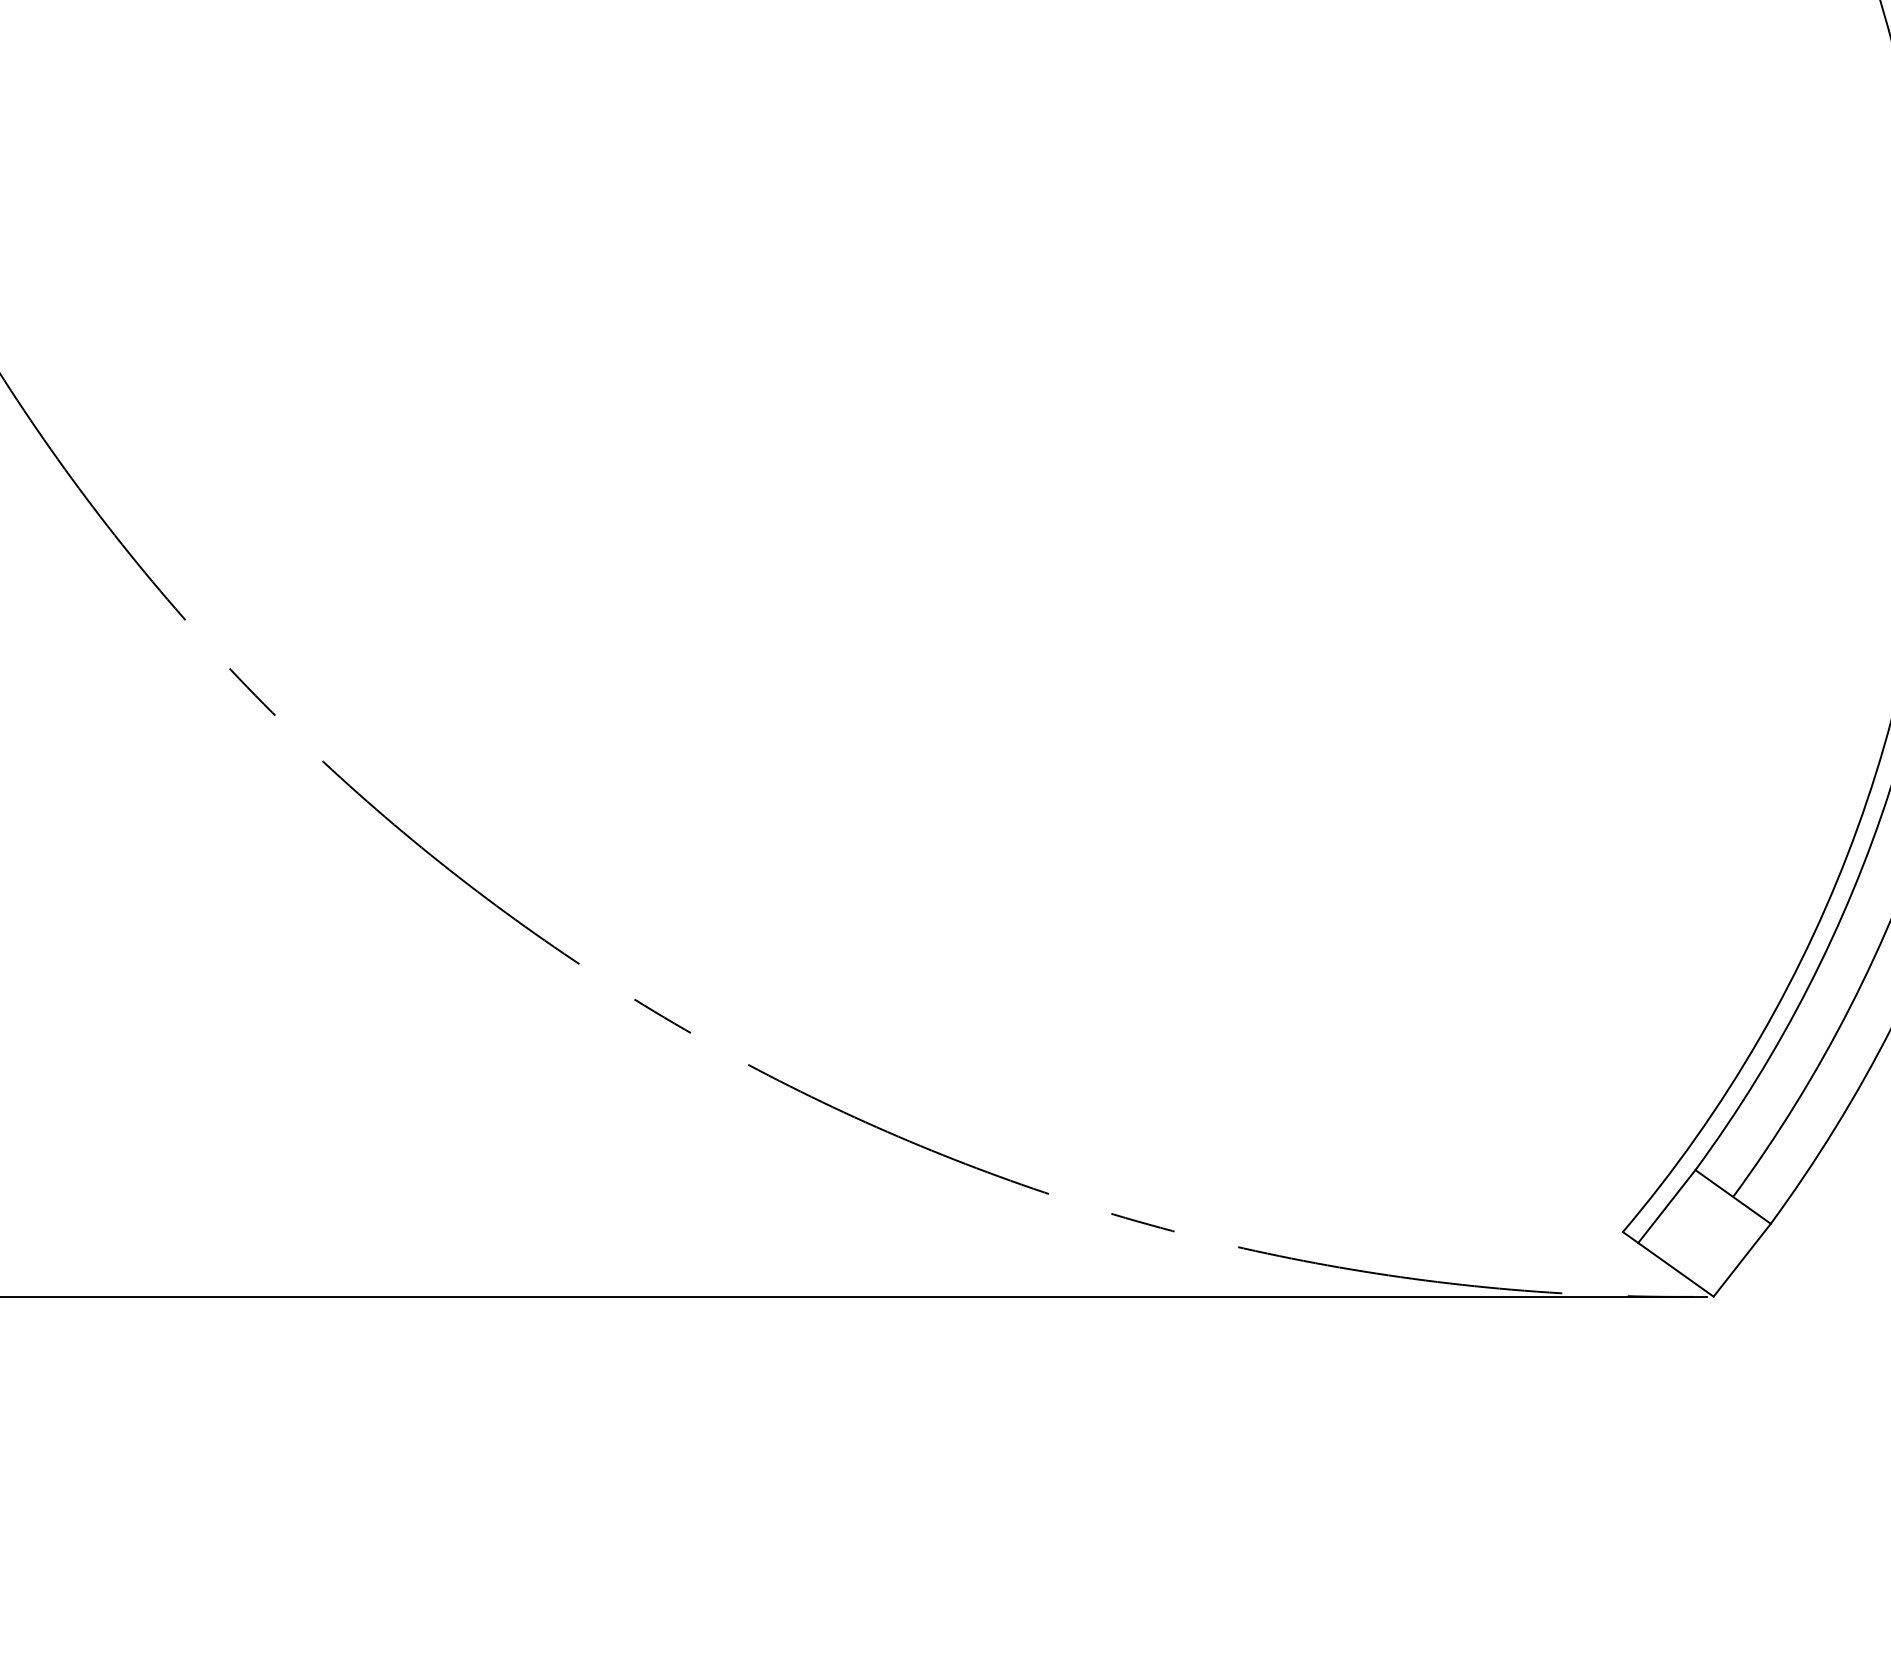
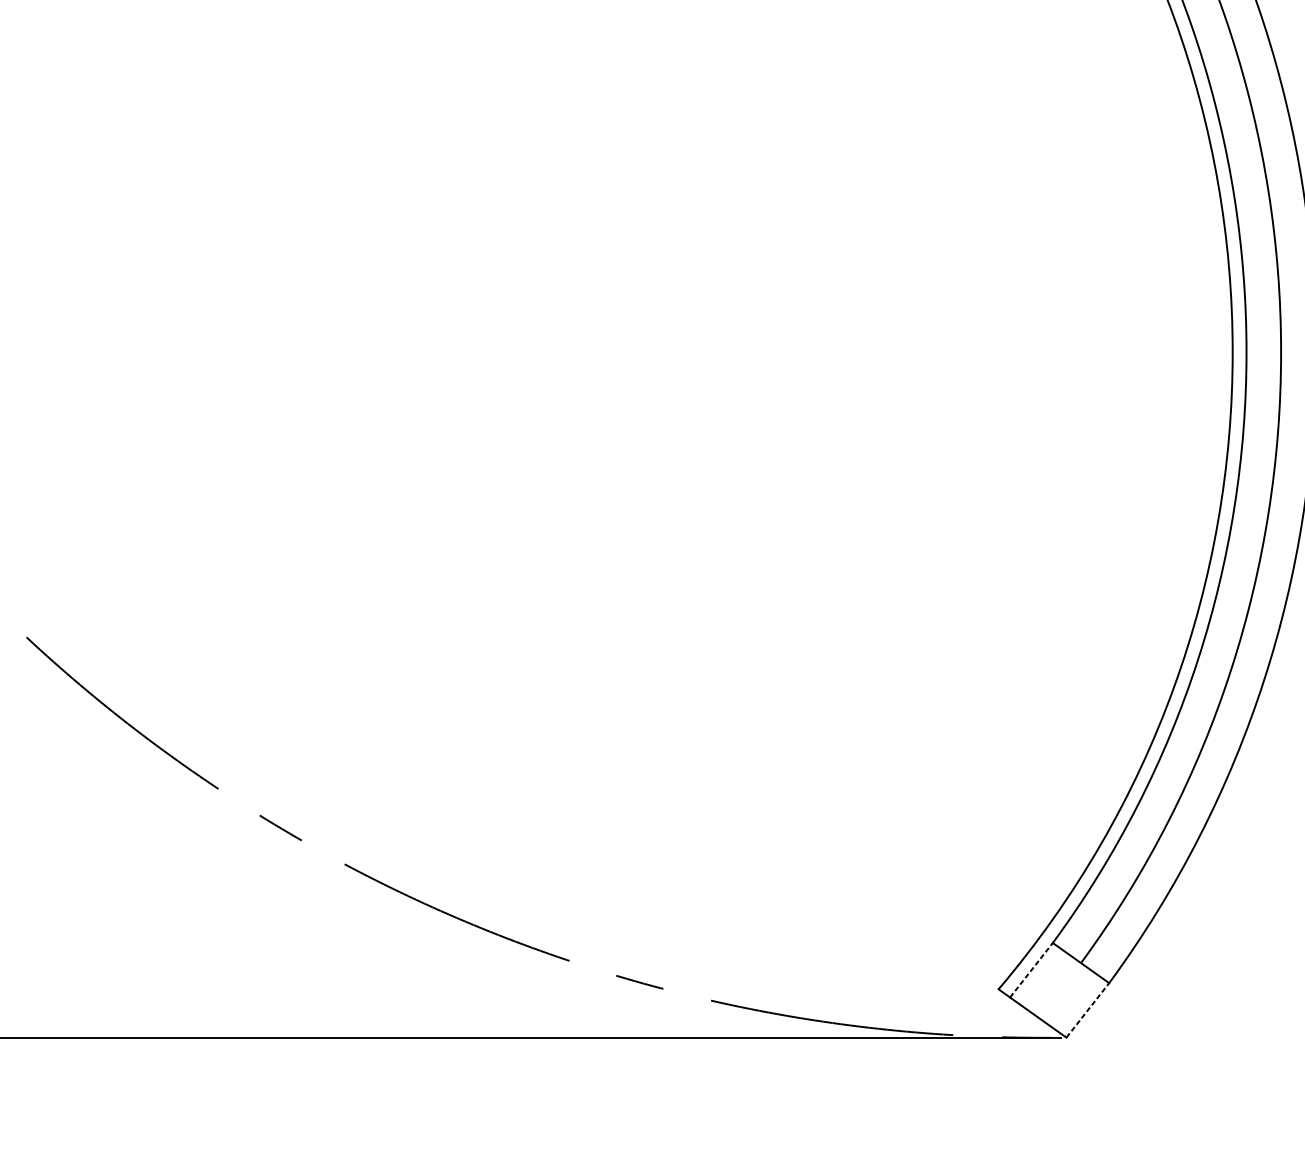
line: (1667, 1206) -> (1031, 970), solid -> dashed
line: (1742, 1259) -> (1088, 1009), solid -> dashed

